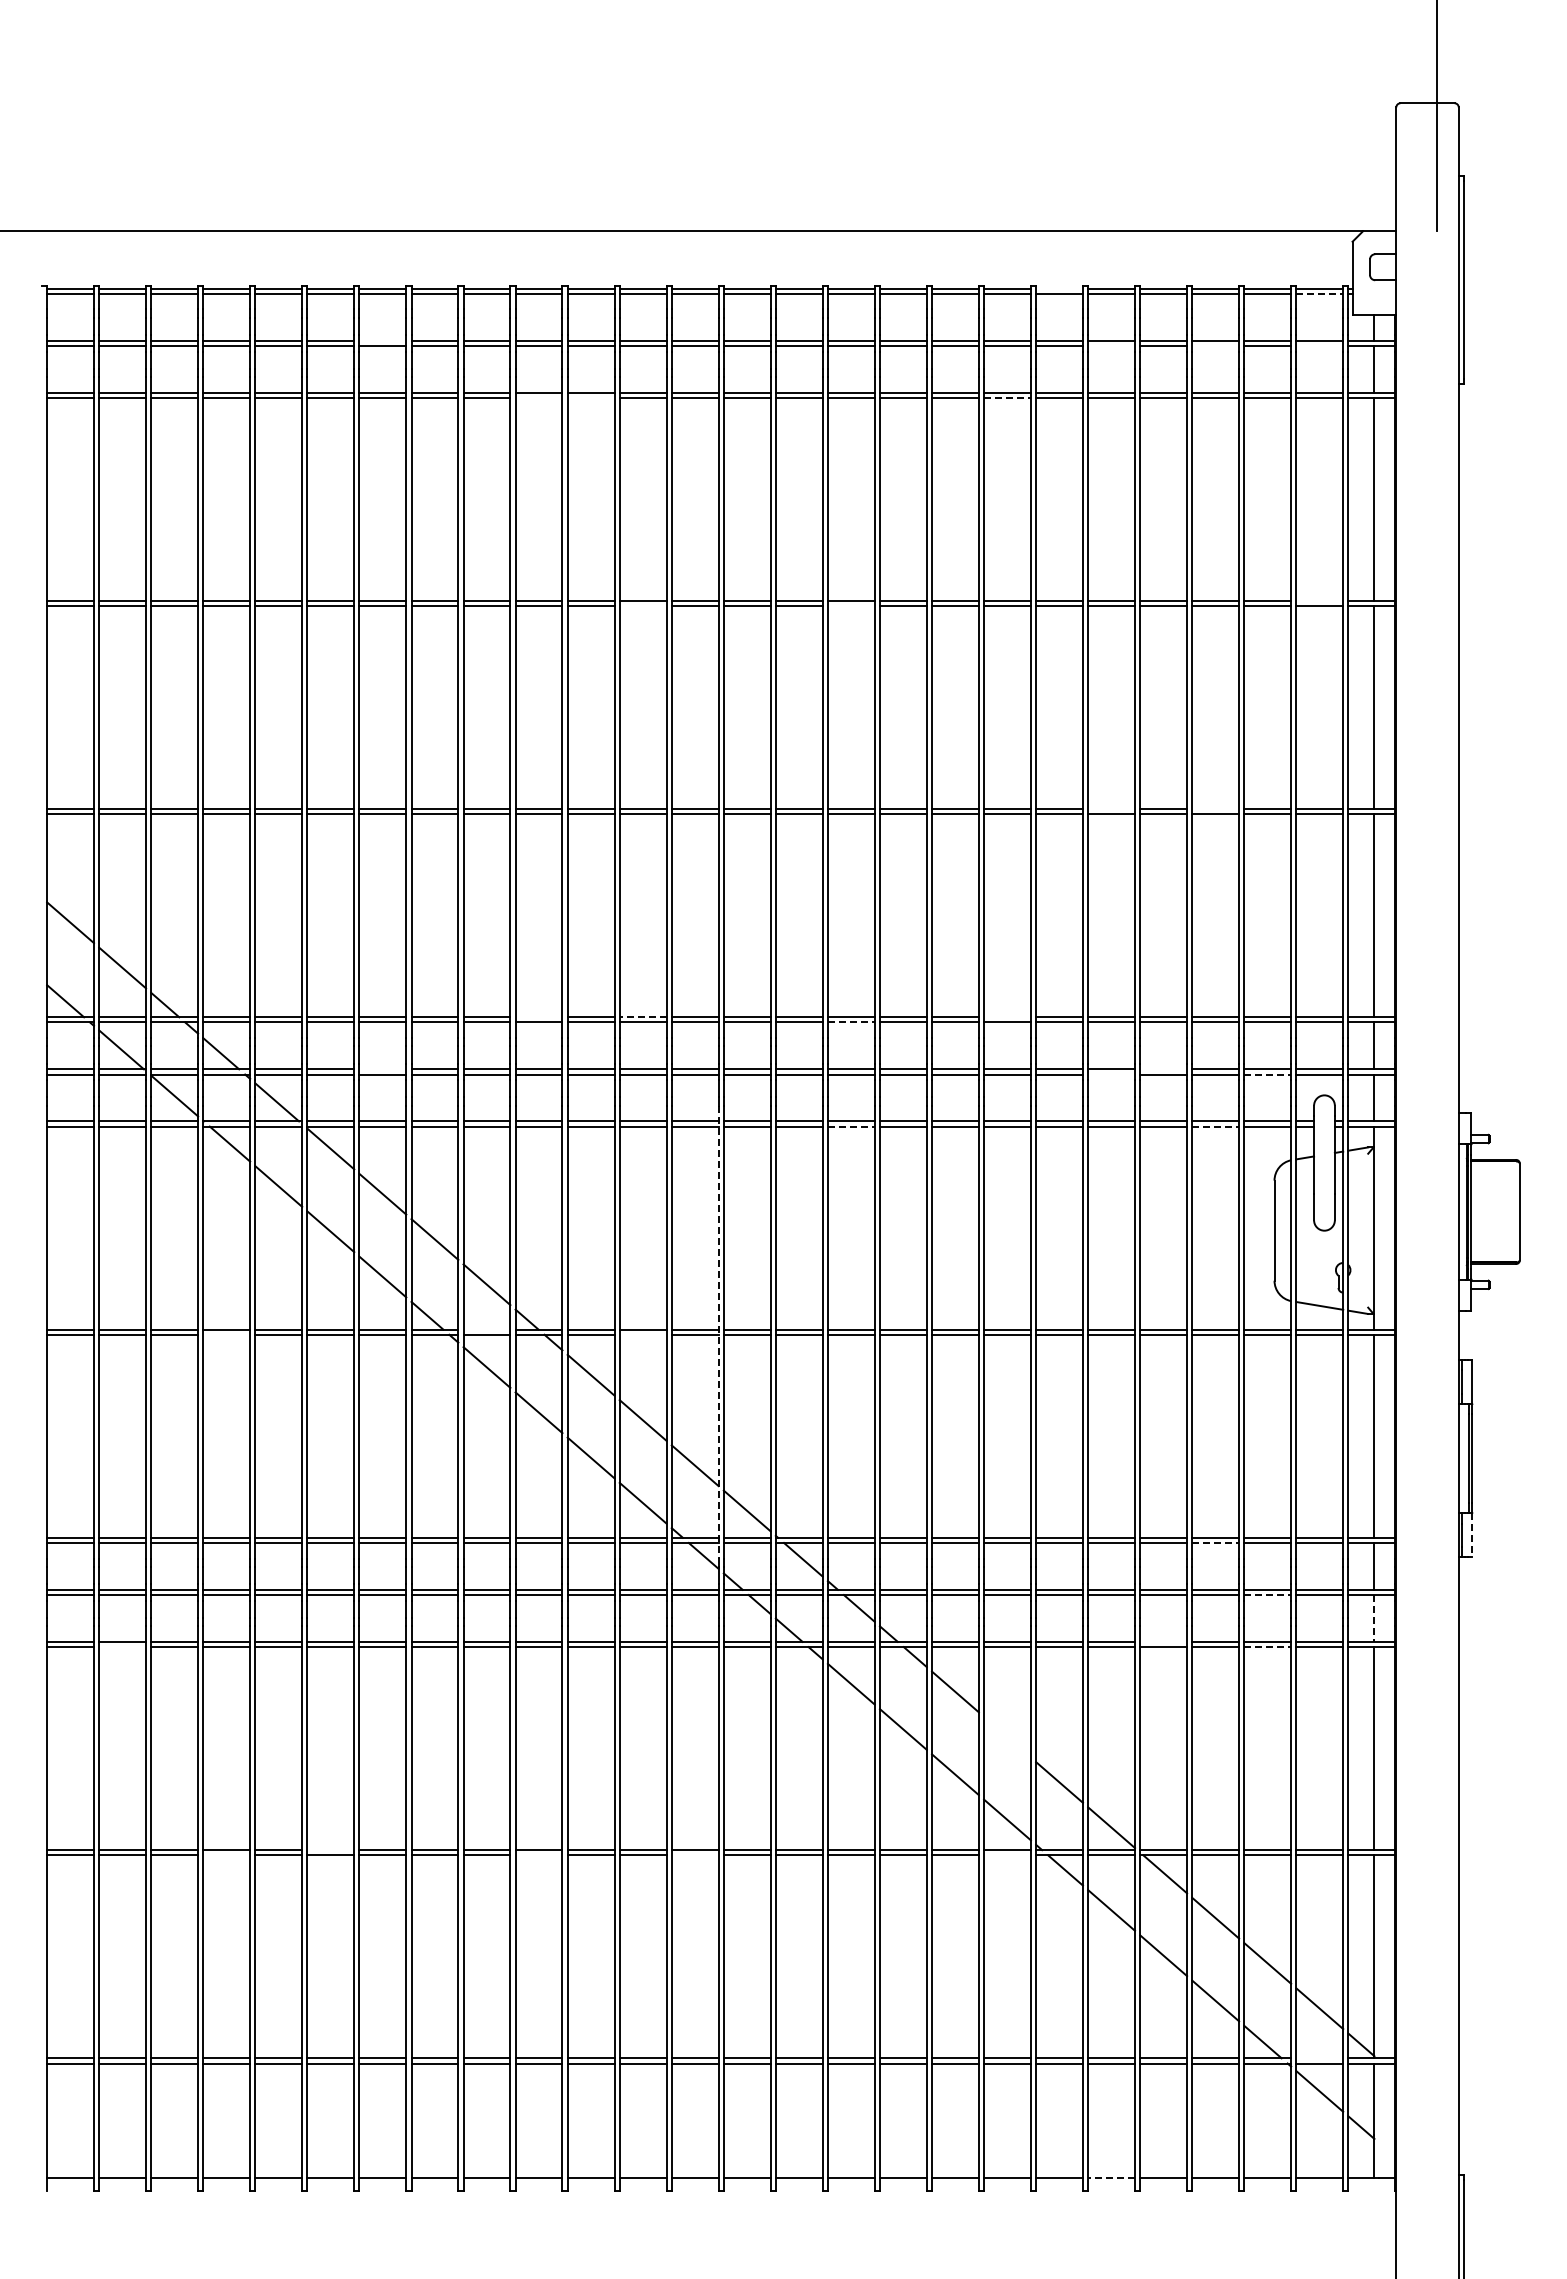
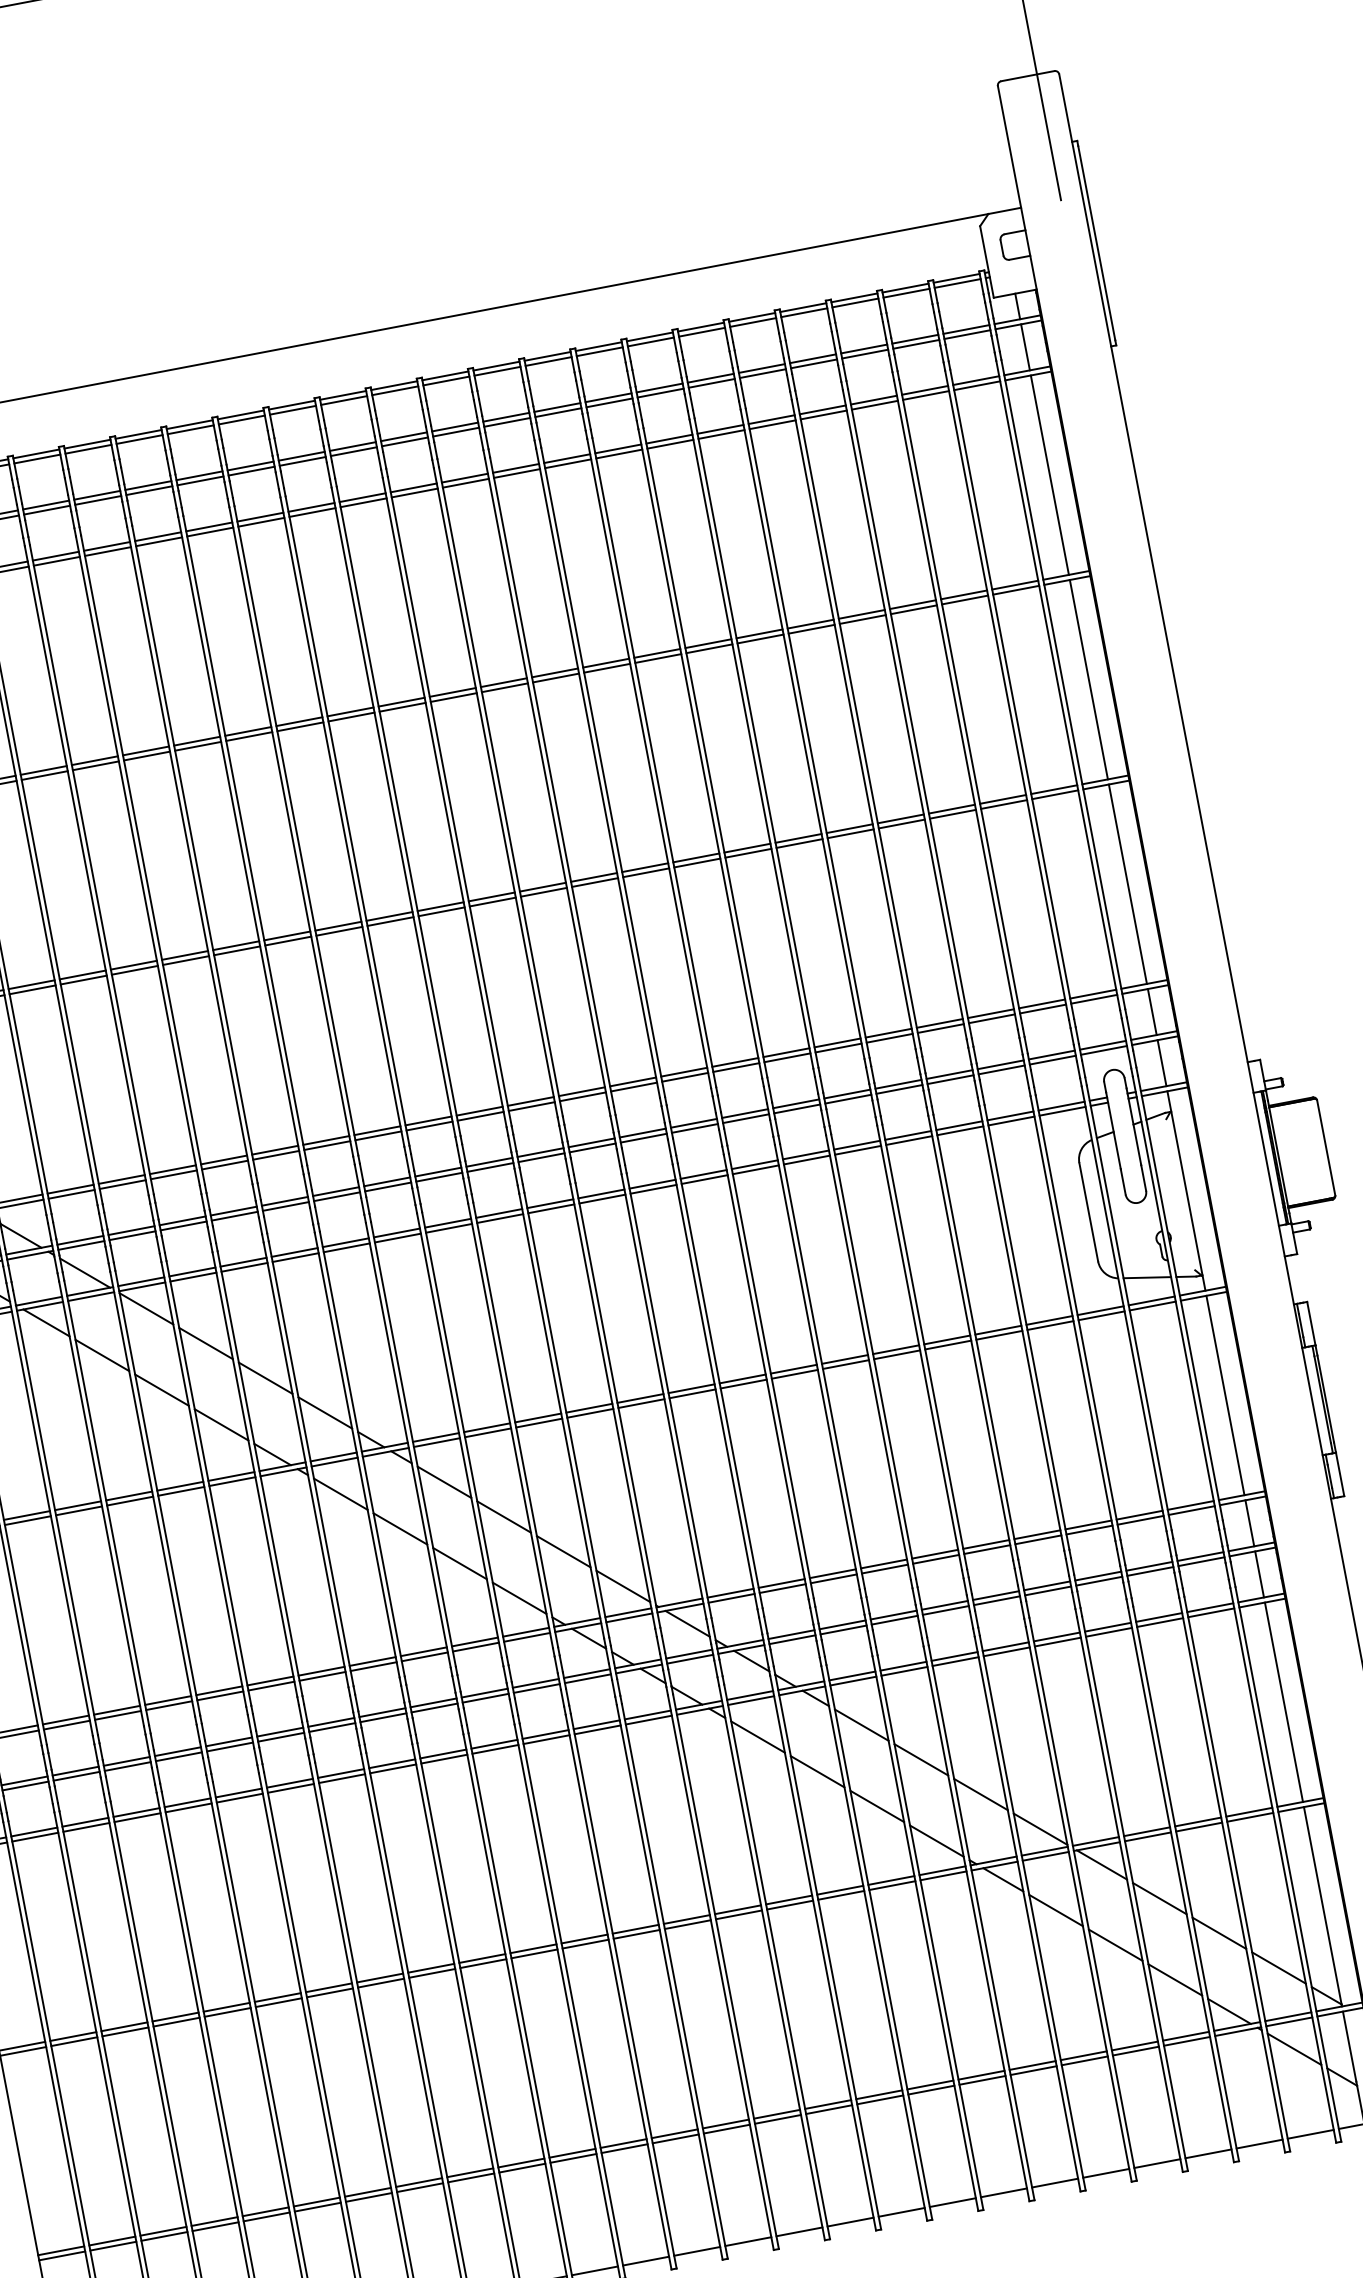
line: (1059, 288) -> (701, 327), added
line: (1320, 293) -> (958, 283), dashed -> solid
line: (382, 340) -> (45, 504), added
line: (1111, 345) -> (762, 373), added
line: (1215, 345) -> (864, 353), added
line: (1319, 345) -> (967, 334), added
line: (538, 397) -> (209, 531), added
line: (590, 397) -> (260, 522), added
line: (1007, 397) -> (670, 443), dashed -> solid
line: (1319, 600) -> (1014, 584), added
line: (642, 606) -> (350, 717), added
line: (850, 606) -> (555, 678), added
line: (1111, 809) -> (849, 829), added
line: (1215, 809) -> (951, 809), added
line: (538, 1017) -> (325, 1140), added
line: (642, 1017) -> (427, 1121), dashed -> solid
line: (1007, 1017) -> (786, 1052), added
line: (851, 1022) -> (634, 1087), dashed -> solid
line: (382, 1069) -> (182, 1221), added
line: (1163, 1069) -> (949, 1074), added
line: (1111, 1074) -> (899, 1089), added
line: (1268, 1074) -> (1053, 1059), dashed -> solid
line: (851, 1126) -> (653, 1189), dashed -> solid
line: (1216, 1126) -> (1012, 1120), dashed -> solid
line: (486, 1329) -> (333, 1456), added
line: (718, 1332) -> (561, 1416), dashed -> solid
line: (226, 1334) -> (78, 1510), added
line: (642, 1334) -> (487, 1432), added
line: (1472, 1535) -> (1340, 1474), dashed -> solid
line: (1216, 1543) -> (1090, 1530), dashed -> solid
line: (1268, 1595) -> (1151, 1571), dashed -> solid
line: (1374, 1618) -> (1259, 1574), dashed -> solid
line: (1163, 1641) -> (1056, 1636), added
line: (122, 1647) -> (35, 1837), added
line: (1268, 1647) -> (1160, 1622), dashed -> solid
line: (1007, 1736) -> (921, 1759), added
line: (330, 1850) -> (277, 1997), added
line: (226, 1855) -> (176, 2022), added
line: (538, 1855) -> (482, 1963), added
line: (694, 1855) -> (636, 1934), added
line: (1007, 1855) -> (943, 1876), added
line: (1319, 2058) -> (1288, 2016), added
line: (1111, 2178) -> (1106, 2173), dashed -> solid

